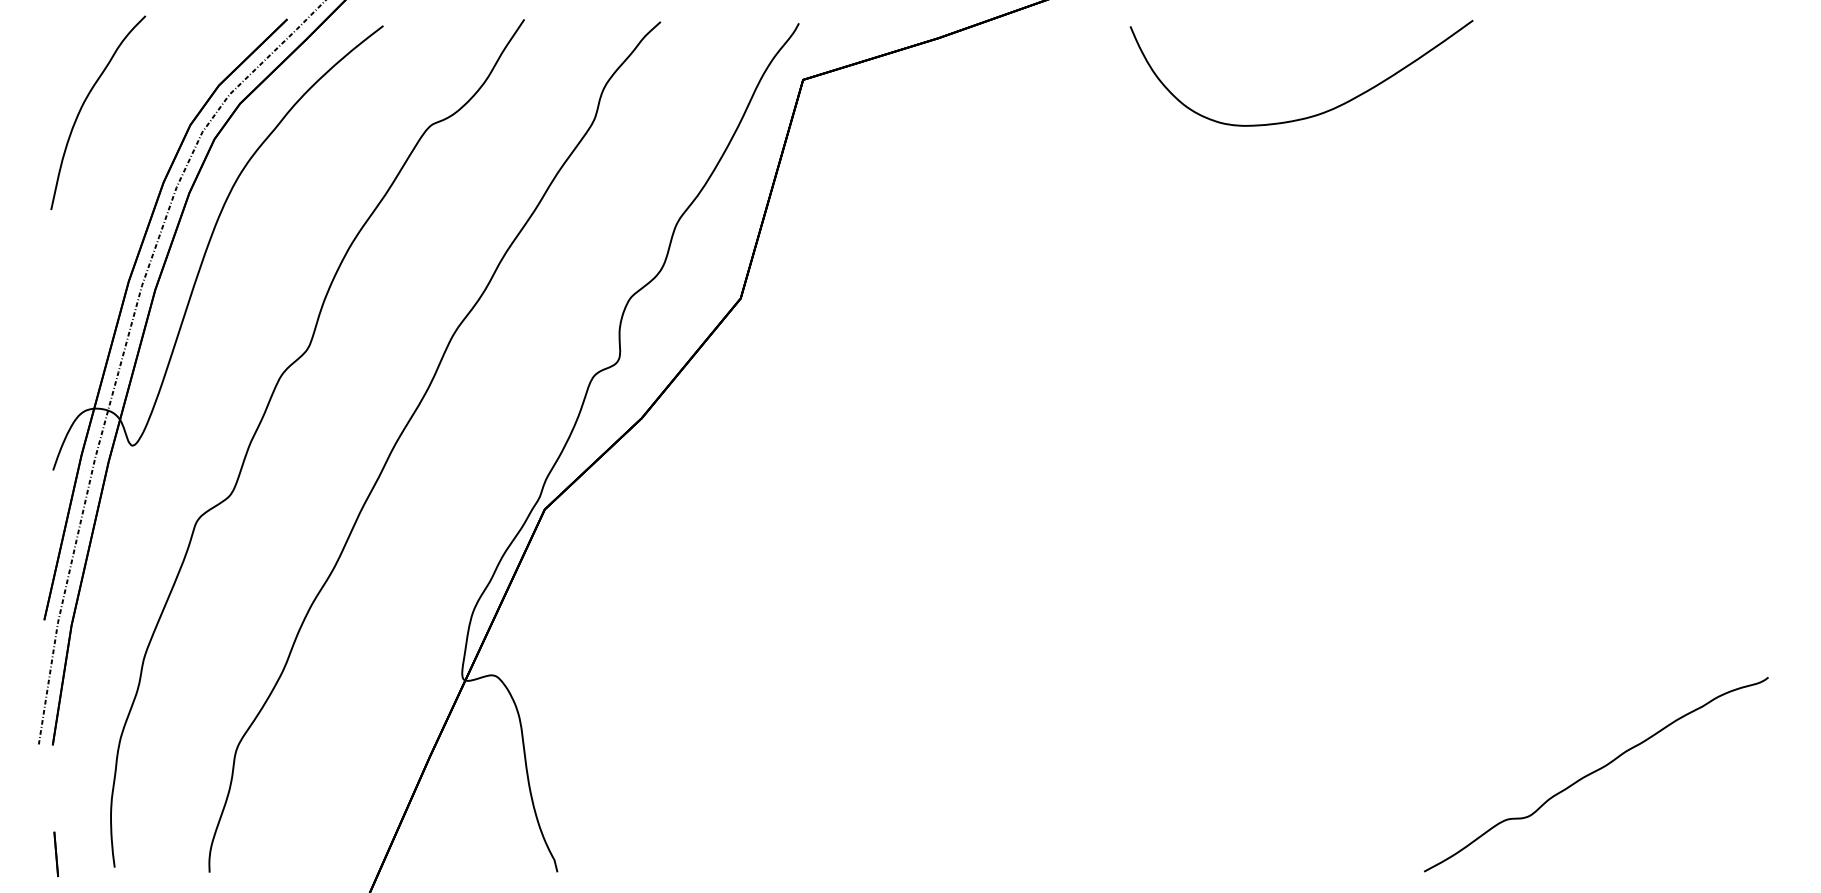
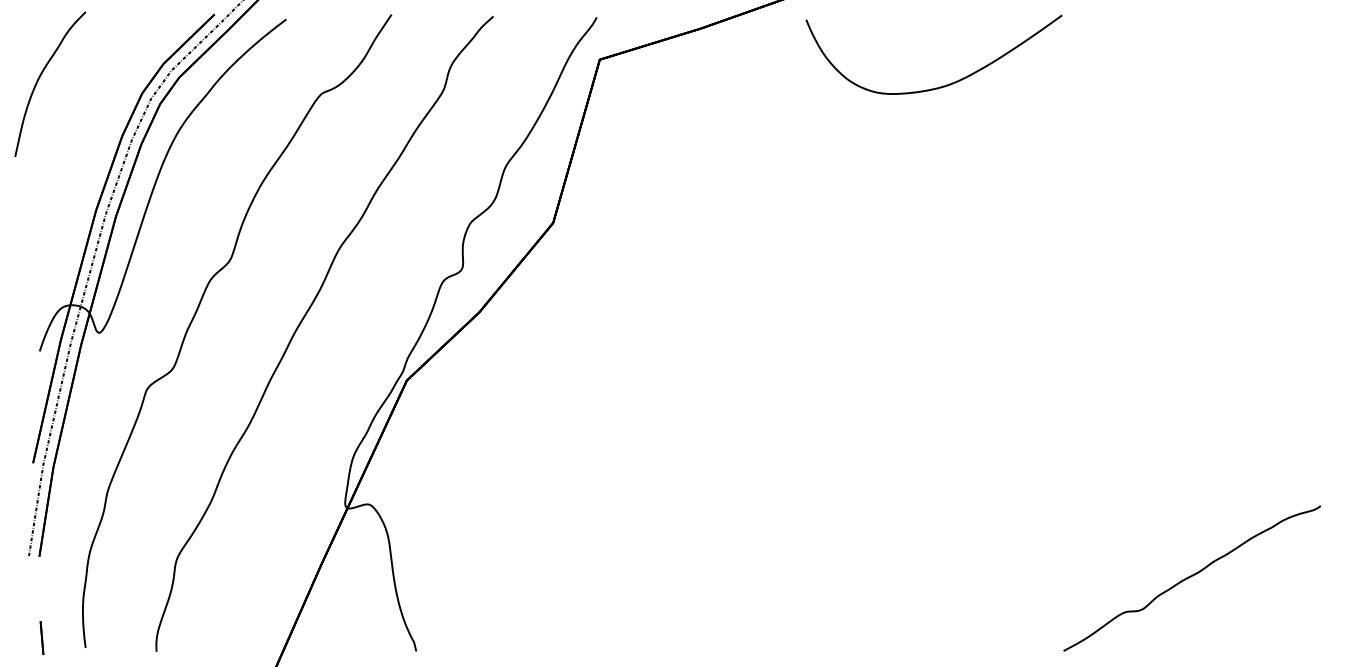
curve: (85, 103) -> (40, 77), moved
curve: (1308, 115) -> (939, 86), moved

